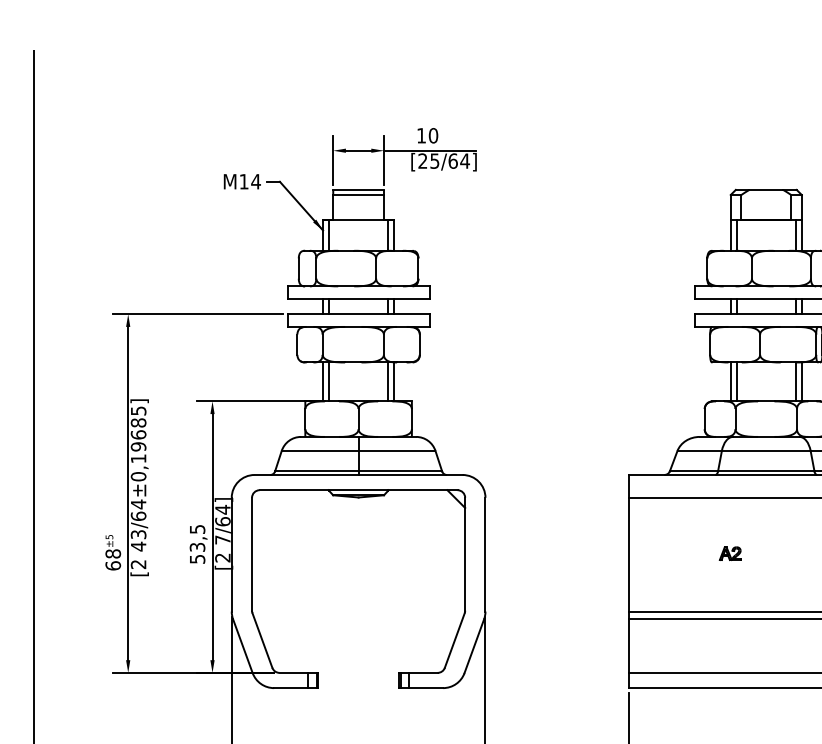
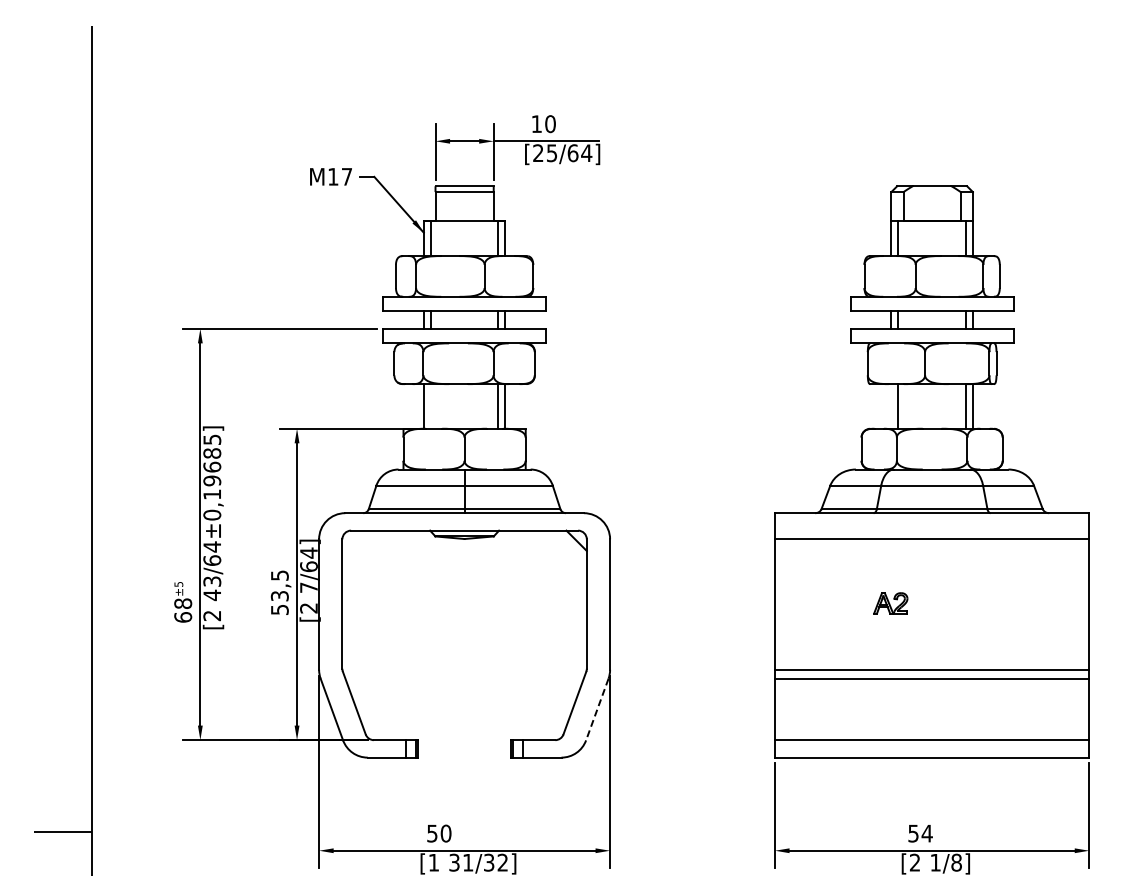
text: (255, 181) -> (346, 176), M14 -> M17
line: (328, 381) -> (430, 406), removed
line: (730, 381) -> (891, 406), removed
part: (729, 553) -> (890, 603), size x1.4
line: (474, 646) -> (597, 709), solid -> dashed

